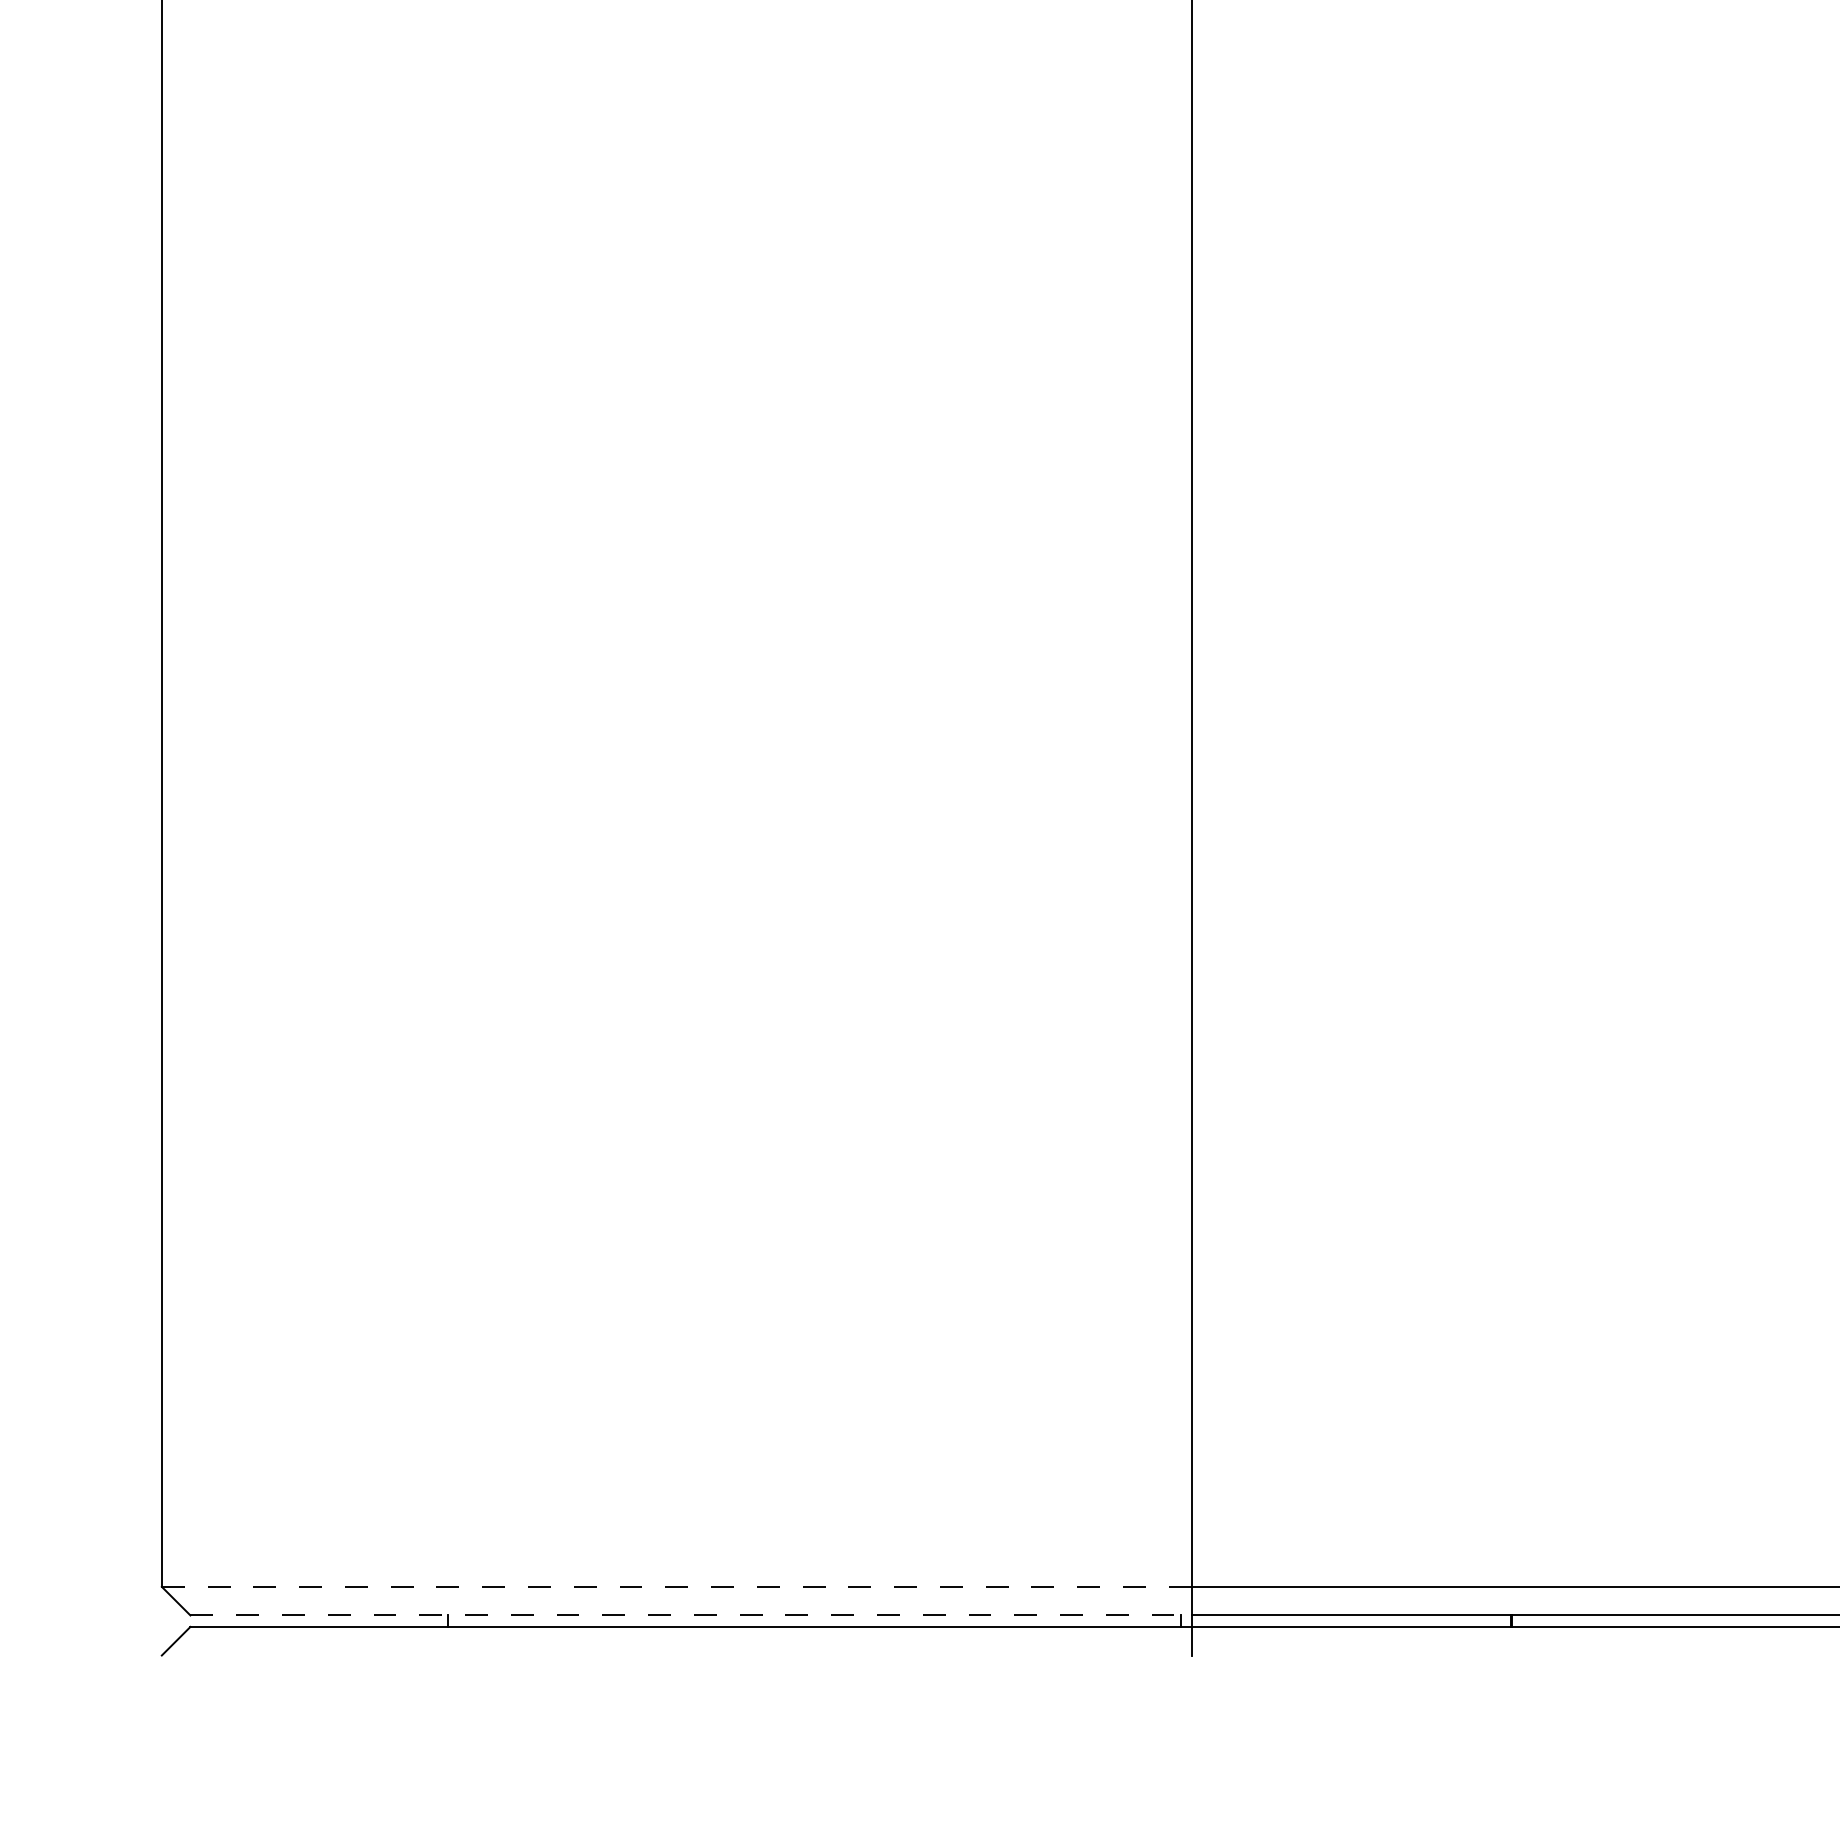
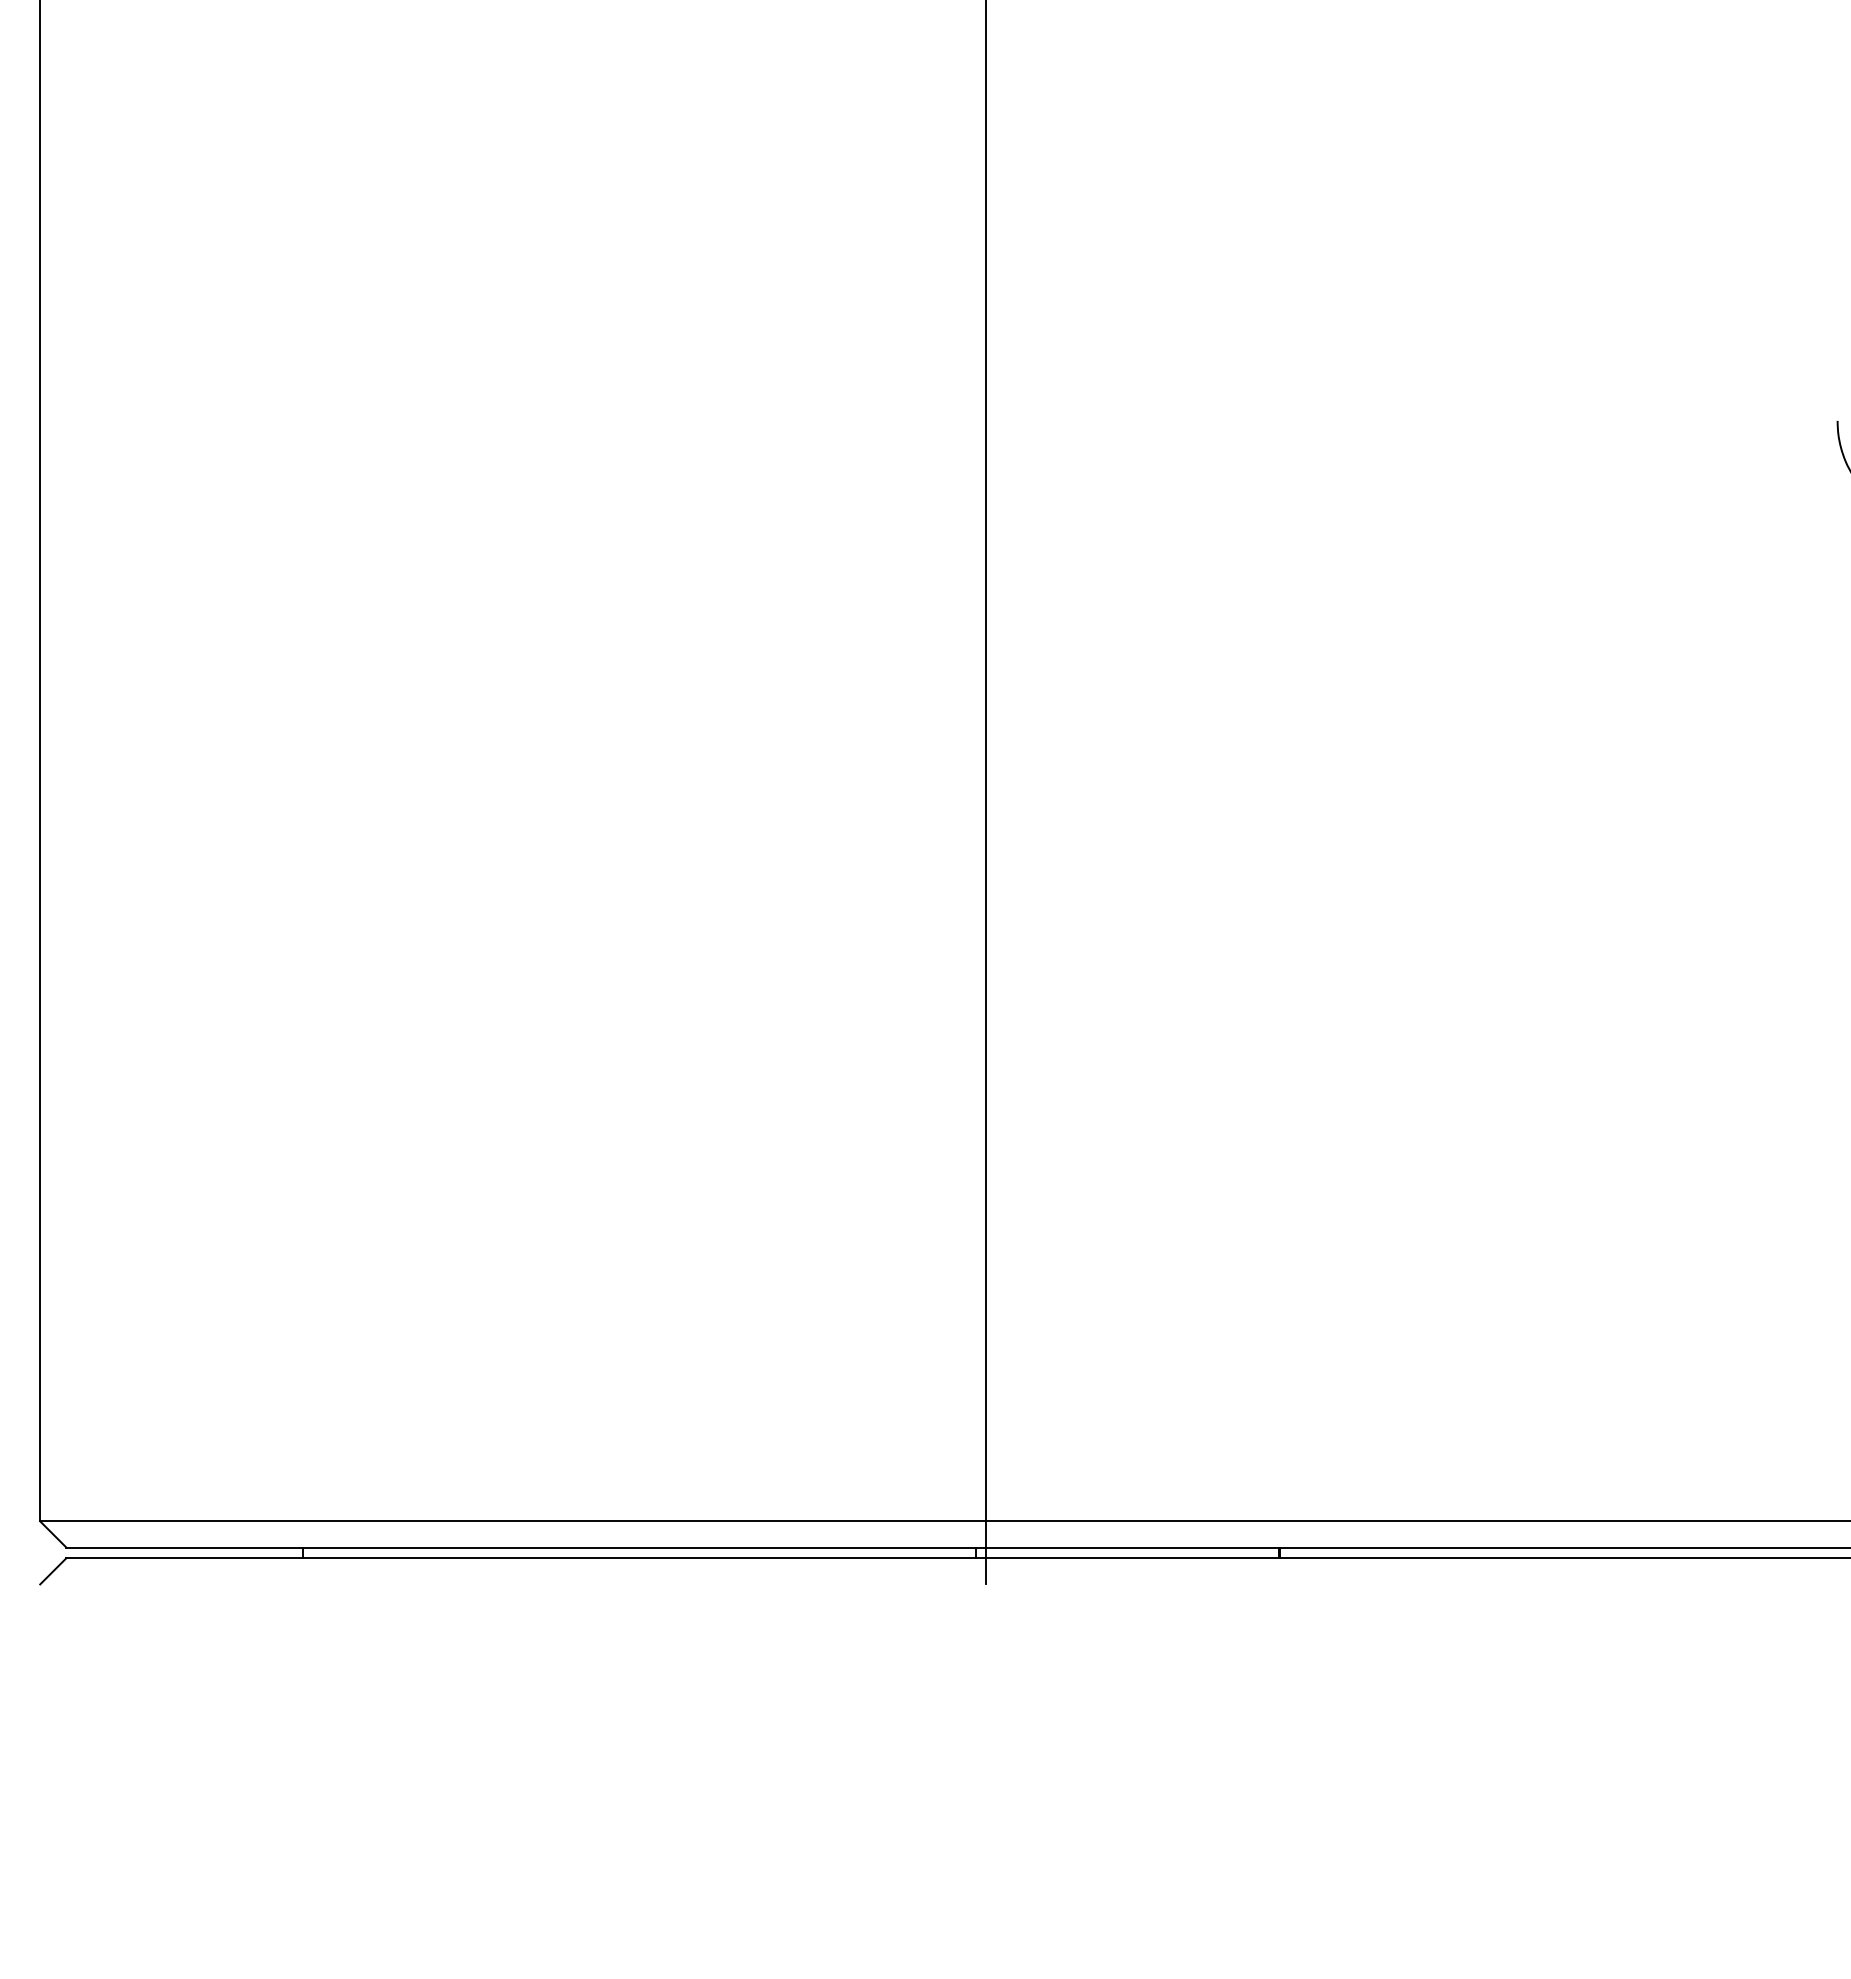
line: (676, 1586) -> (512, 1521), dashed -> solid
line: (691, 1615) -> (526, 1547), dashed -> solid

